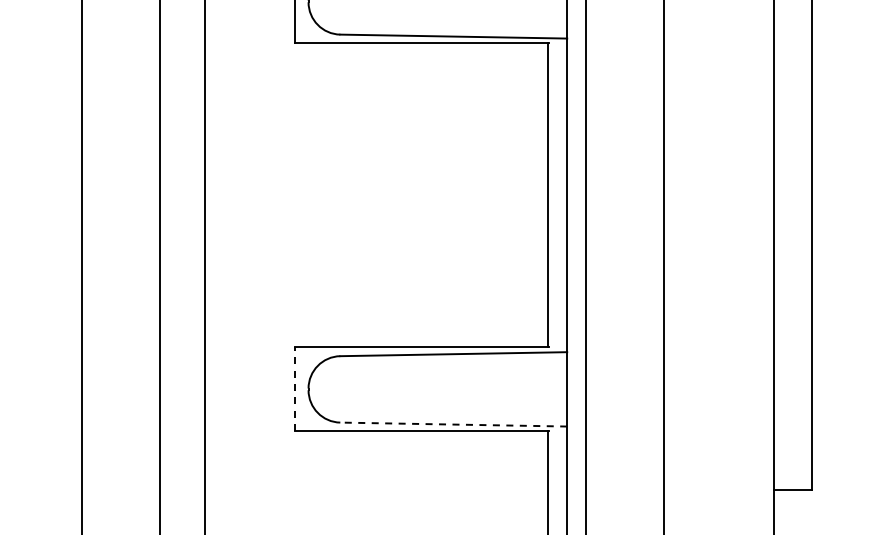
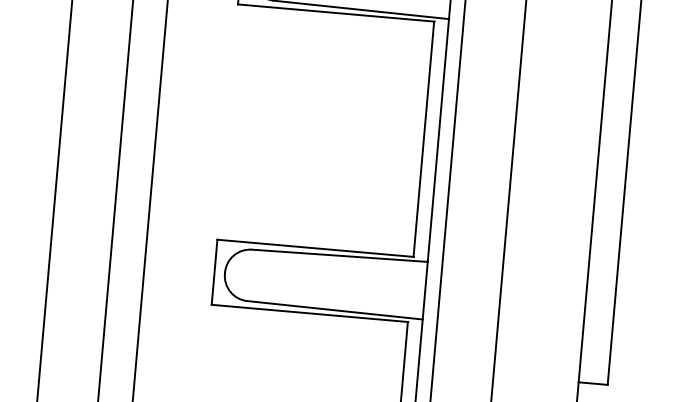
line: (295, 388) -> (214, 271), dashed -> solid
line: (453, 424) -> (334, 310), dashed -> solid

